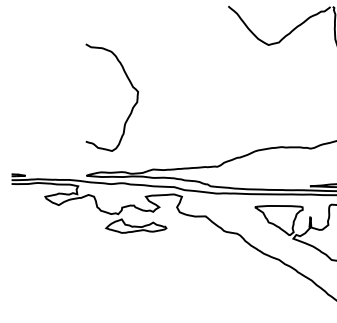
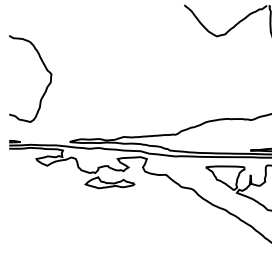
curve: (130, 86) -> (45, 69), moved

